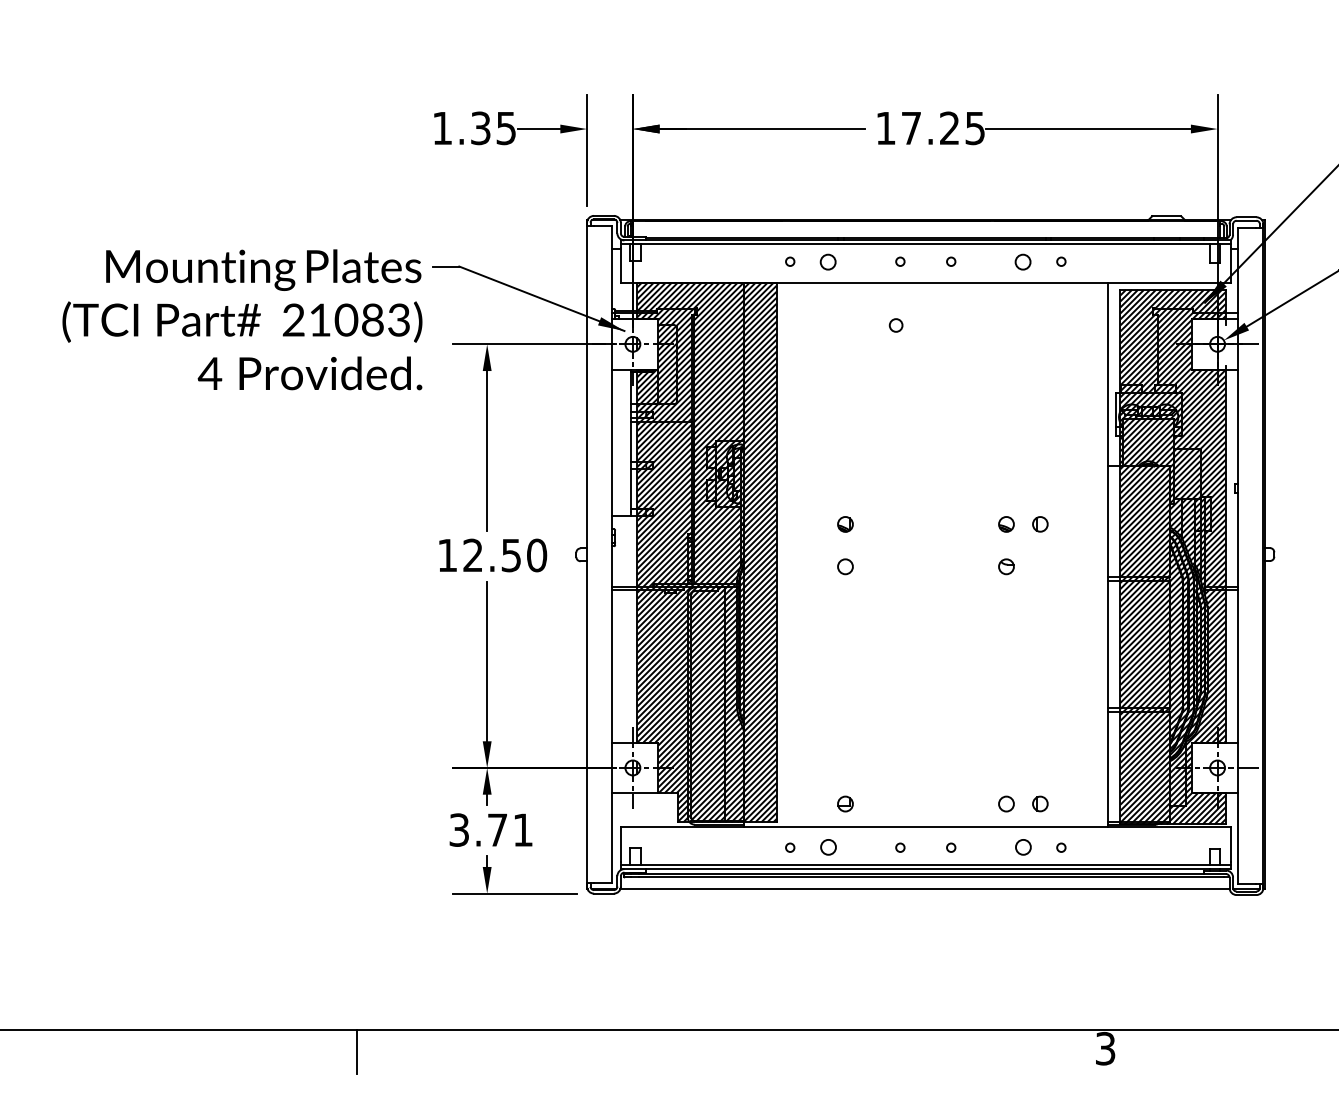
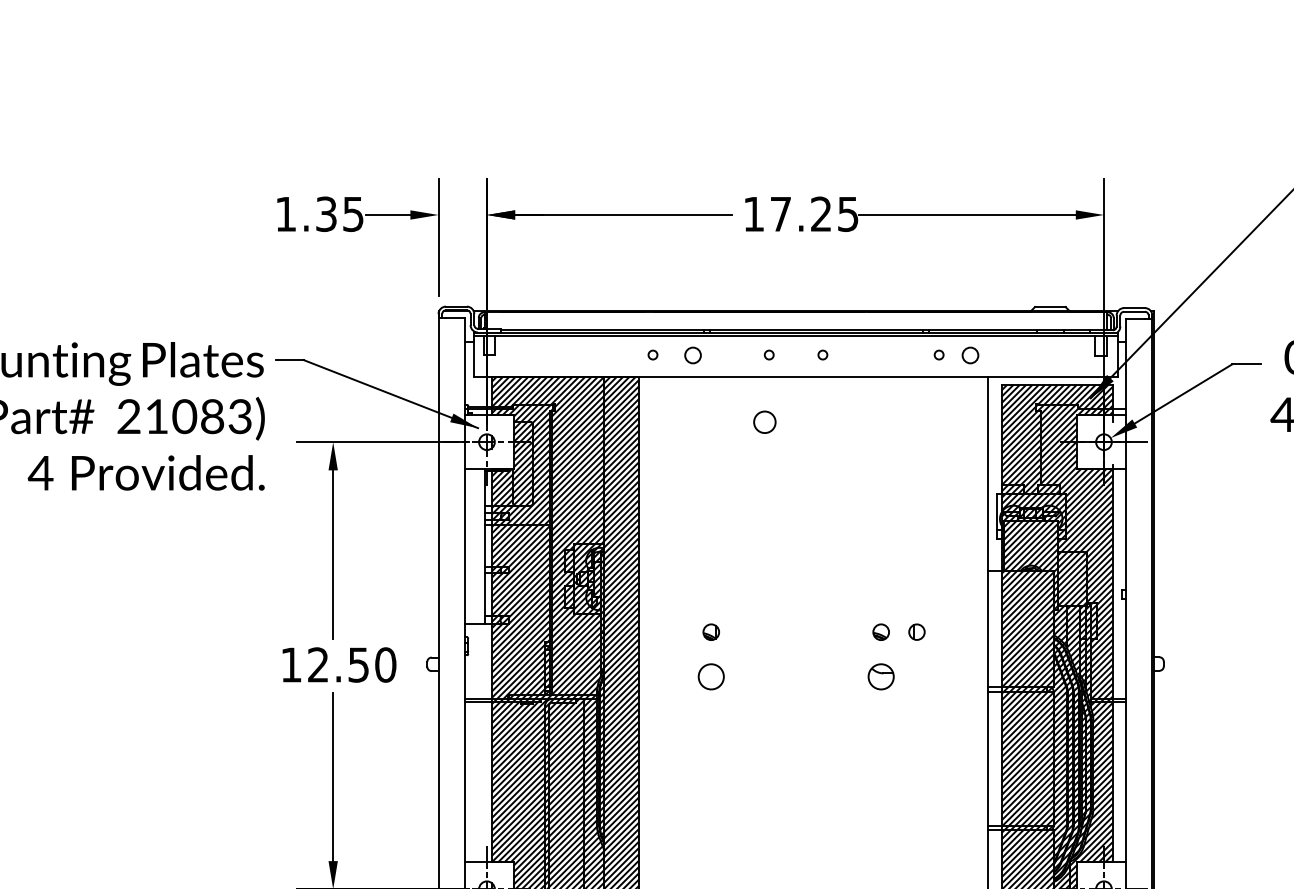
circle: (1022, 261) -> (969, 354), moved
circle: (895, 325) -> (764, 422), size x1.6
circle: (845, 566) -> (711, 676), size x1.6
part: (1006, 566) -> (881, 676), size x1.6

